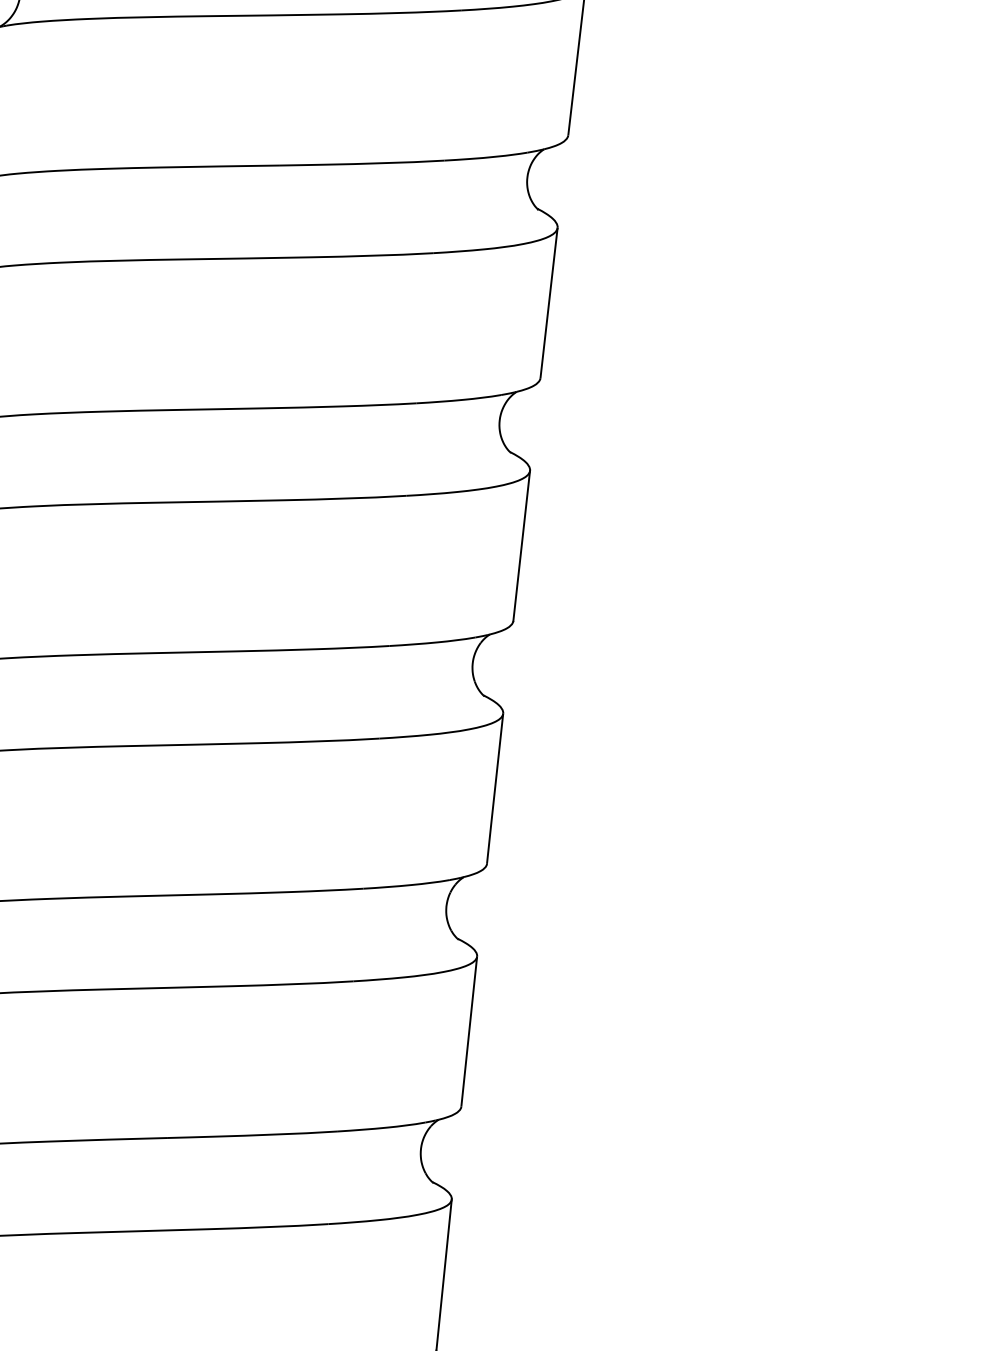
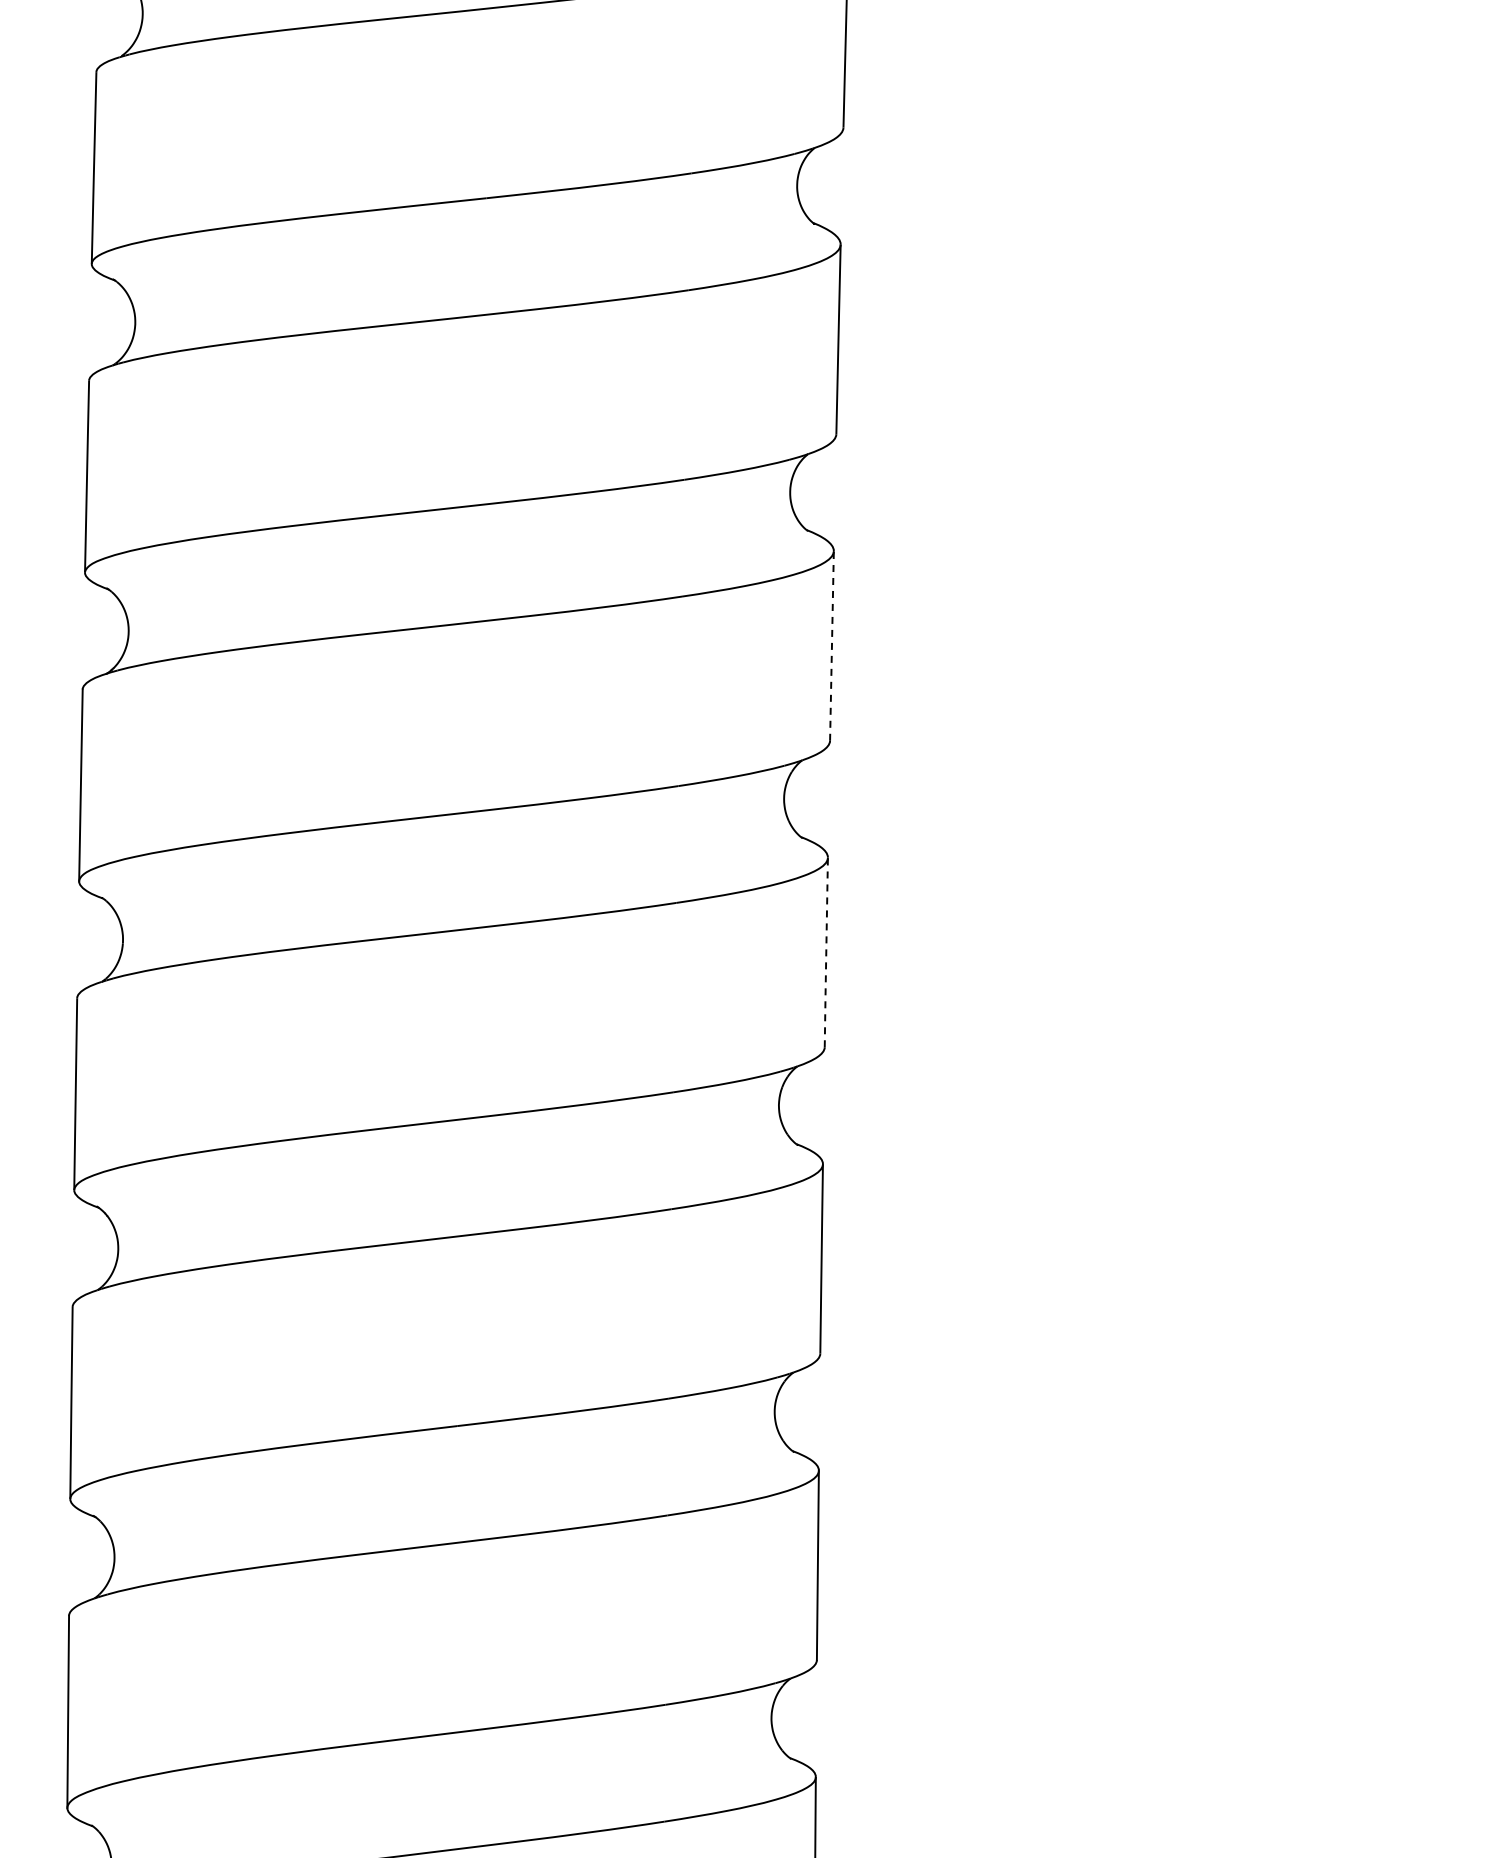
line: (521, 545) -> (831, 645), solid -> dashed
line: (495, 789) -> (826, 953), solid -> dashed

